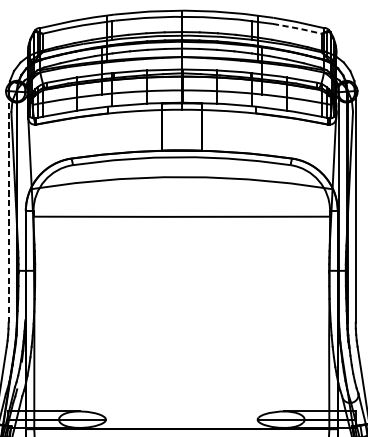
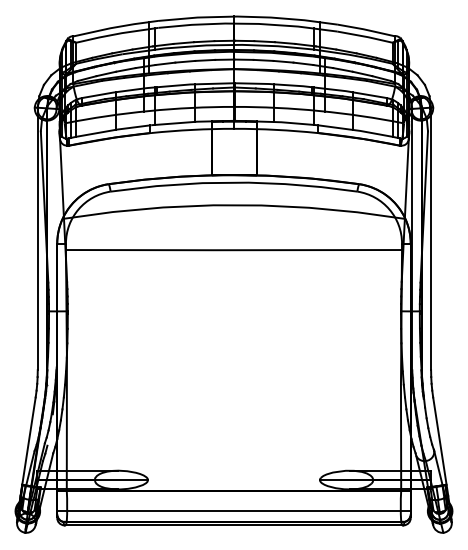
line: (297, 28) -> (365, 36), dashed -> solid
line: (8, 206) -> (37, 238), dashed -> solid

